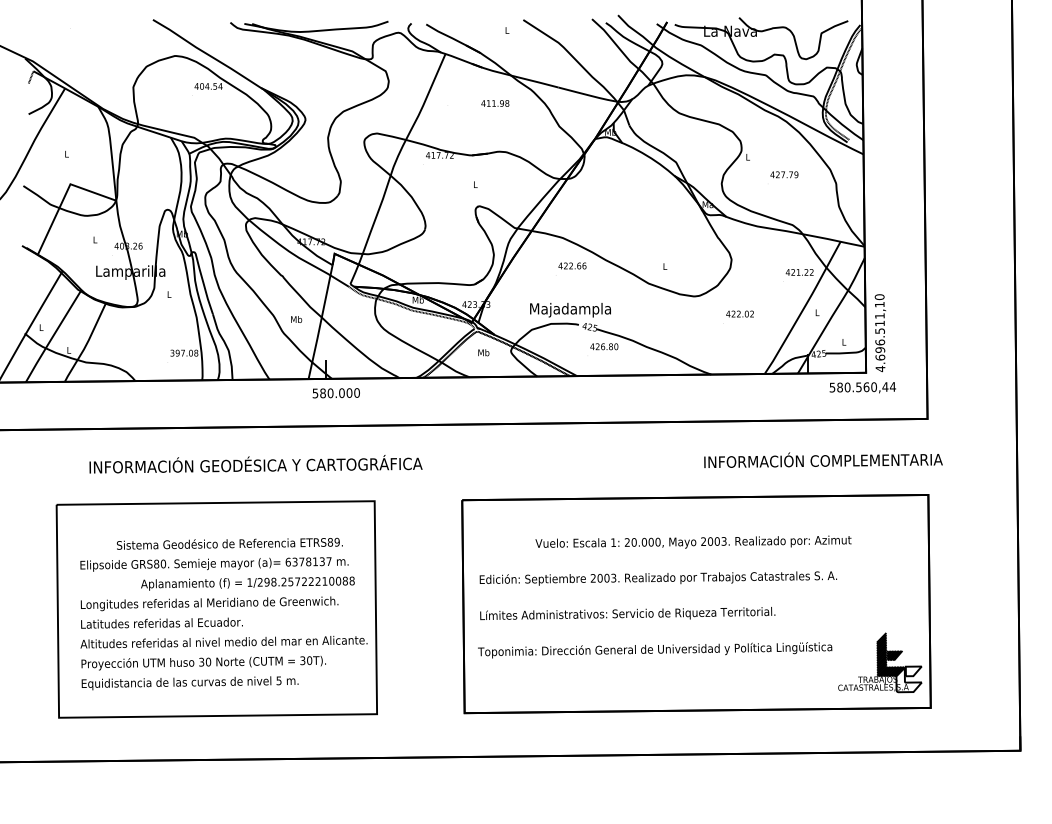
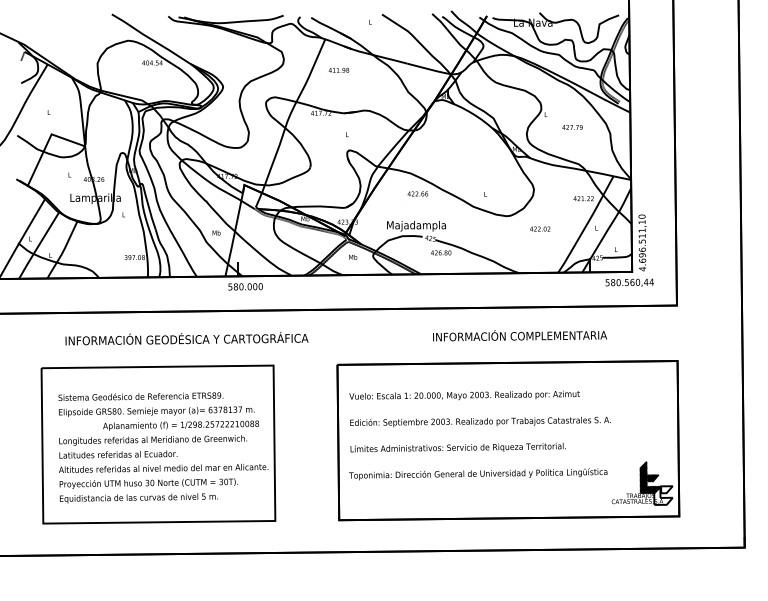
text: (495, 103) -> (339, 70), moved
text: (823, 459) -> (520, 335), moved
text: (693, 541) -> (464, 394), moved
text: (229, 543) -> (140, 396), moved

